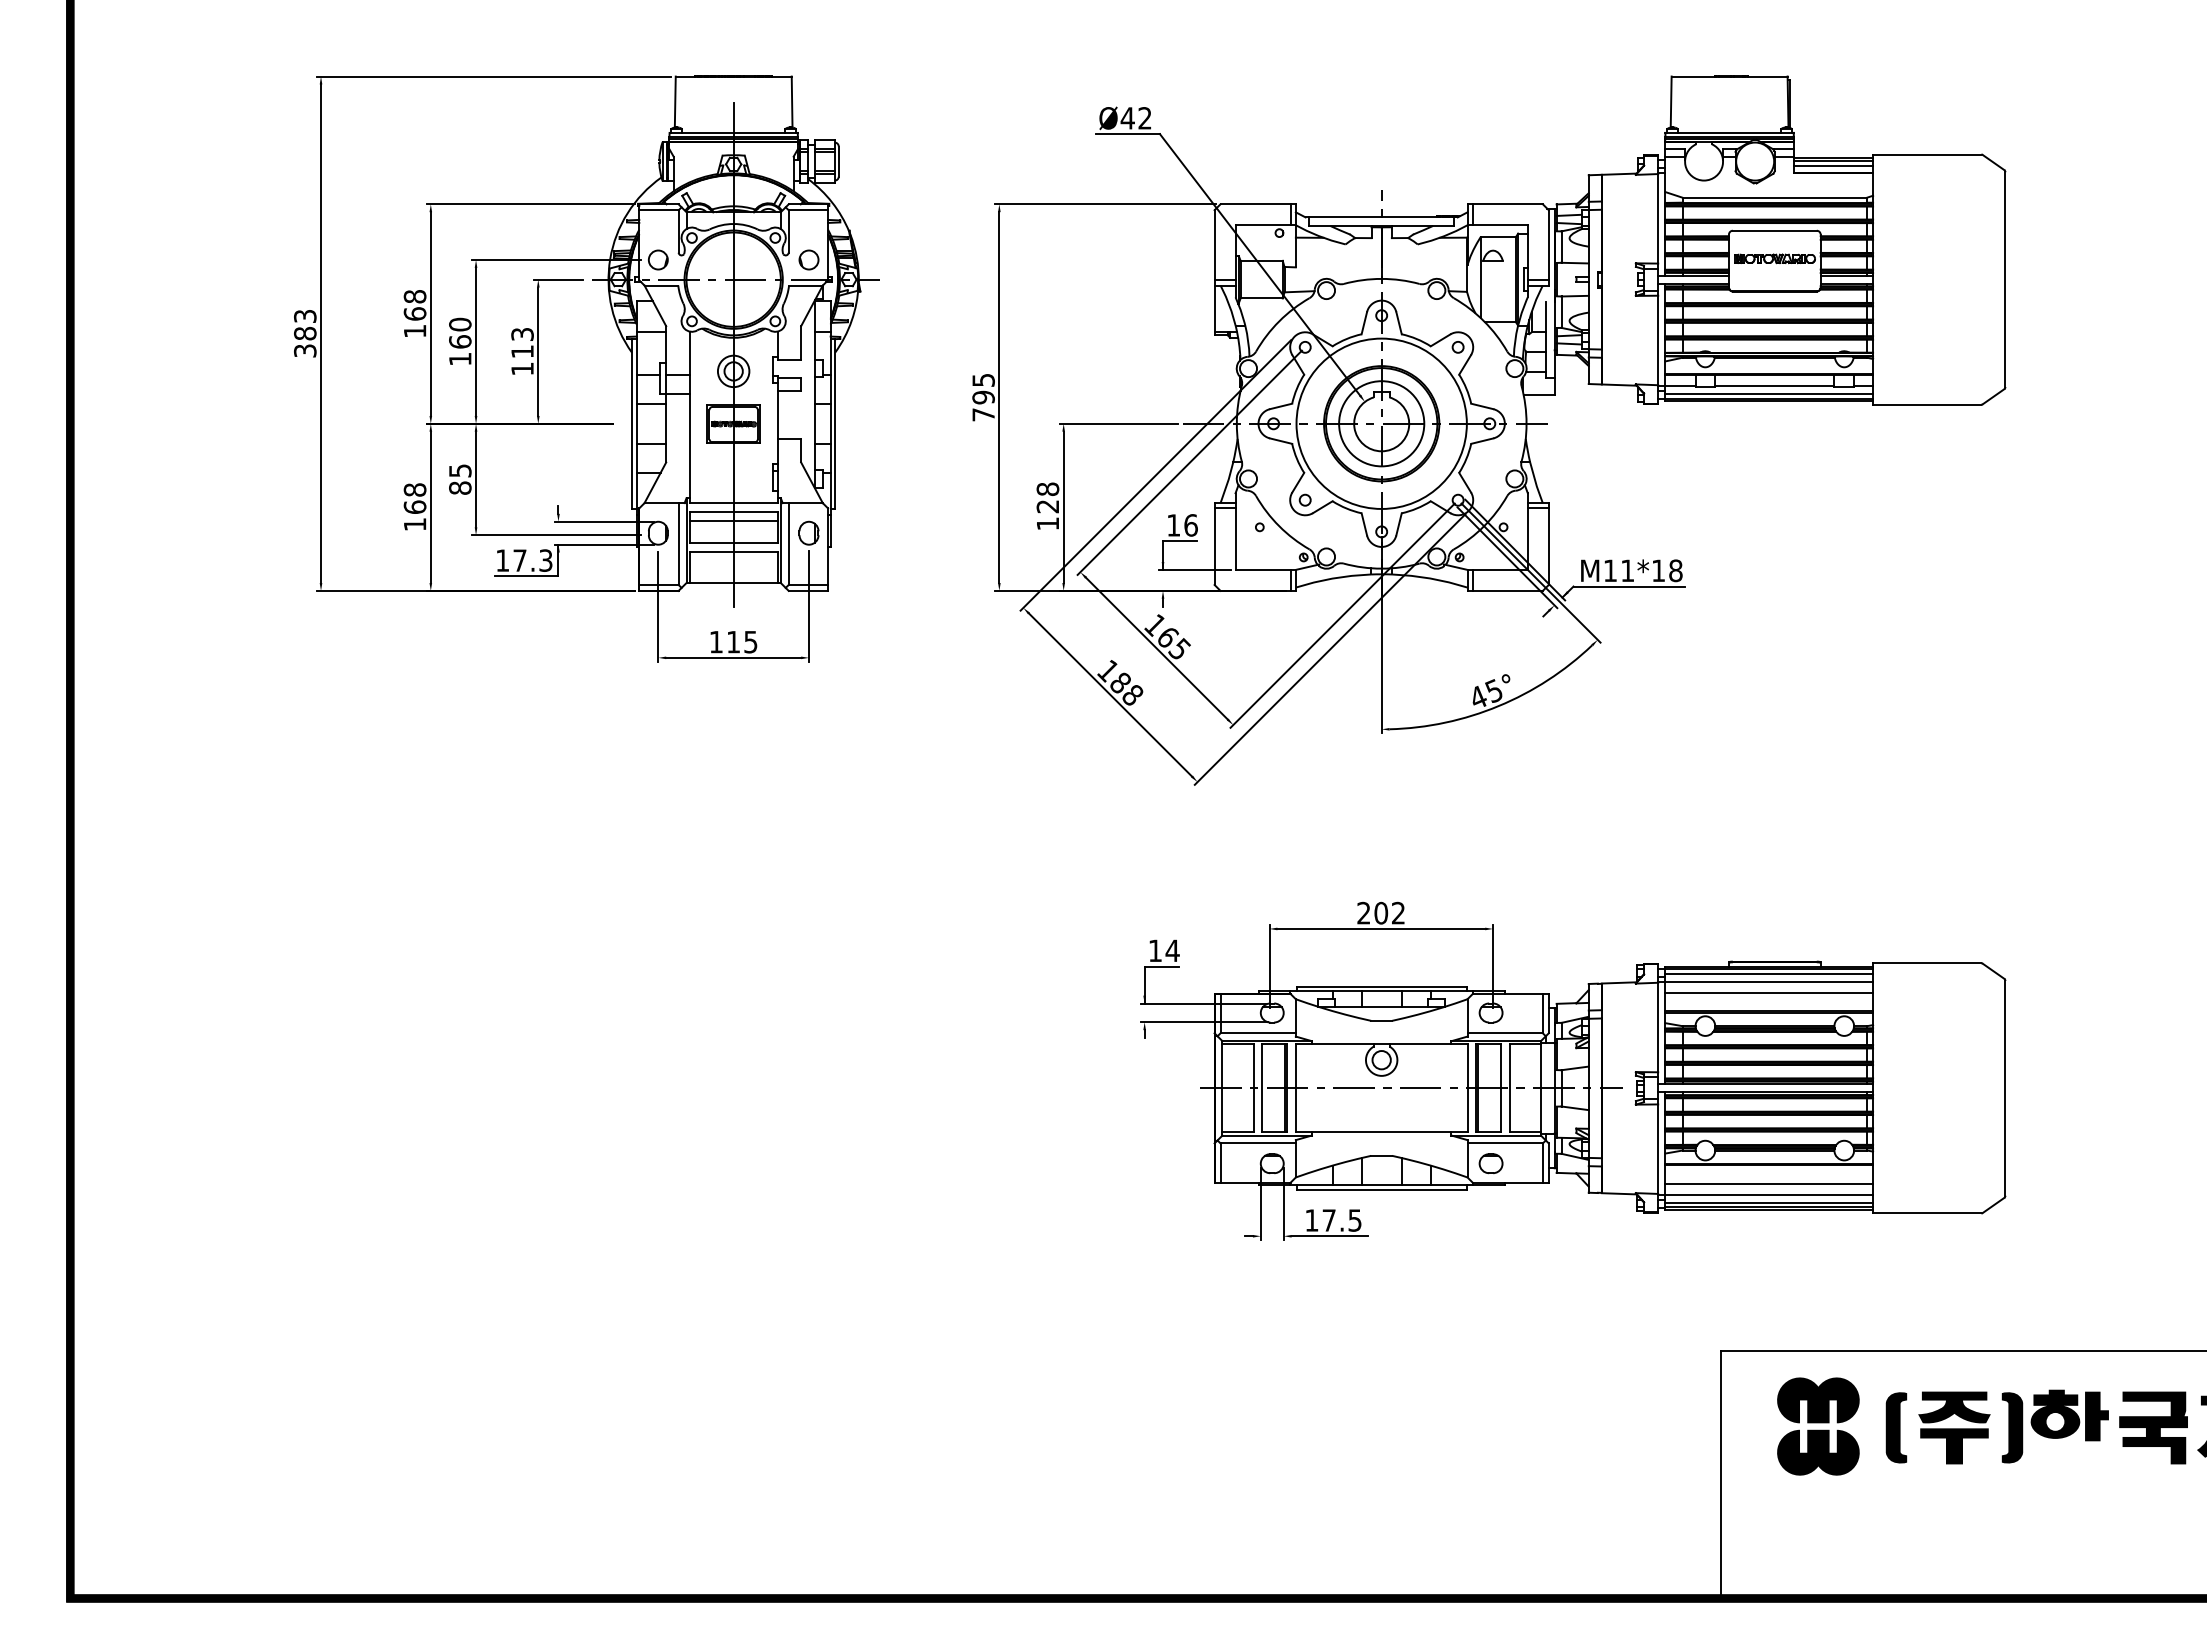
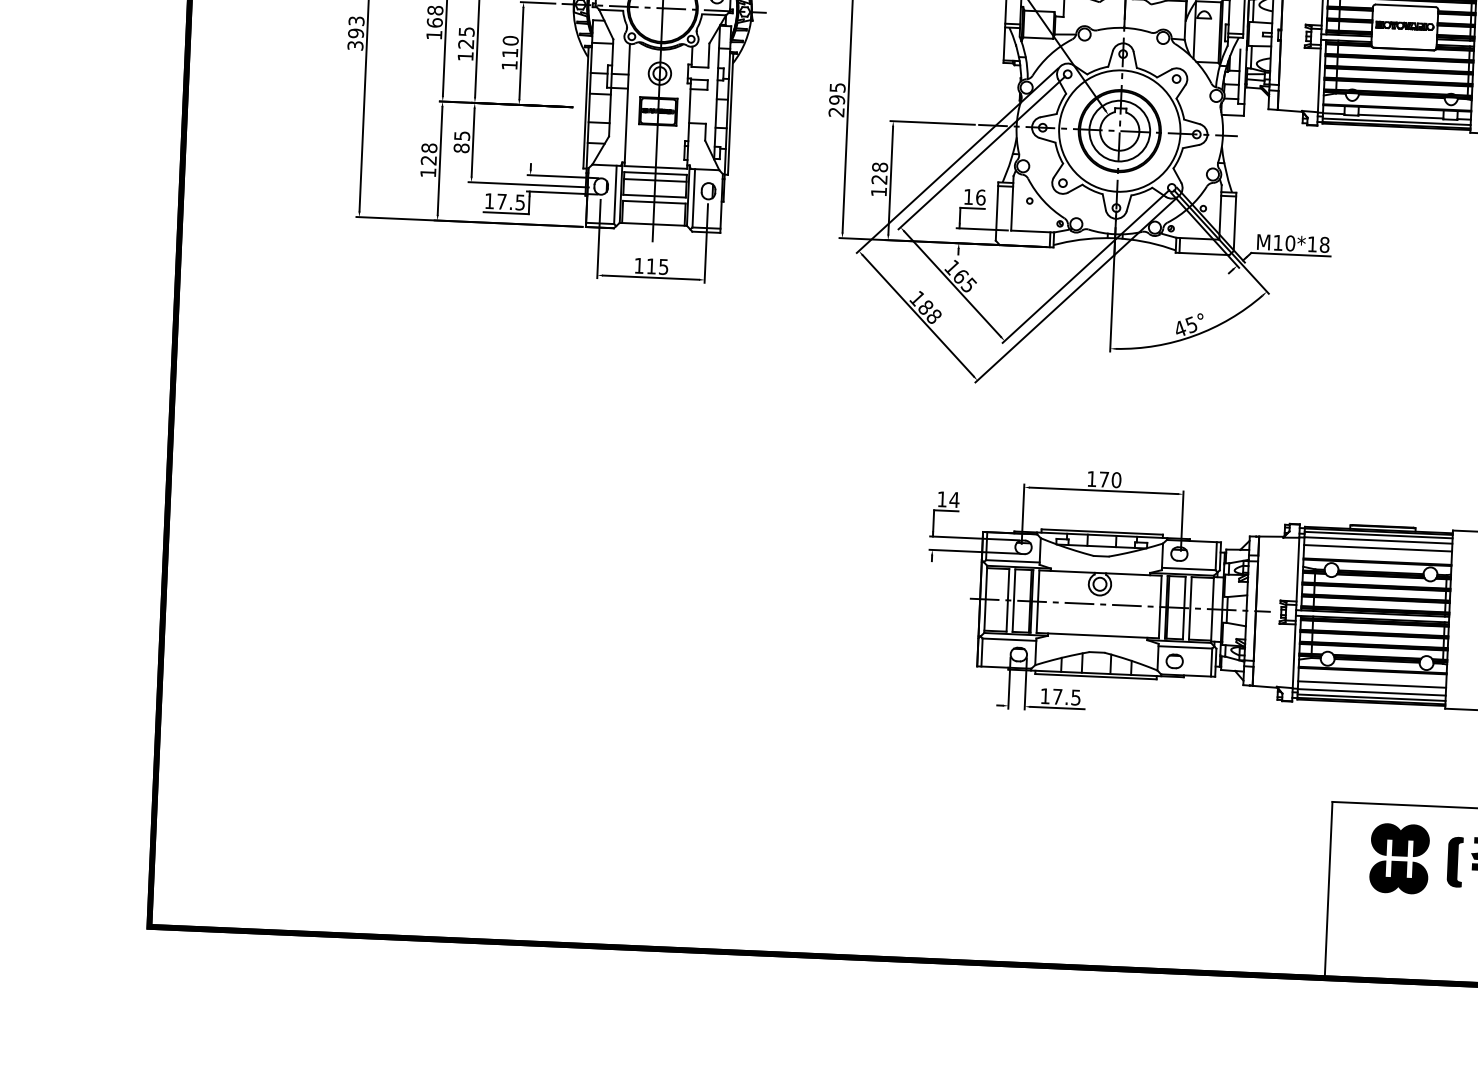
text: (460, 332) -> (466, 37), 160 -> 125
text: (305, 333) -> (356, 33), 383 -> 393
text: (522, 334) -> (510, 40), 113 -> 110
text: (983, 414) -> (836, 112), 795 -> 295
text: (414, 506) -> (428, 159), 168 -> 128
text: (546, 560) -> (520, 202), 17.3 -> 17.5
text: (1627, 570) -> (1290, 243), M11*18 -> M10*18
text: (1381, 912) -> (1104, 479), 202 -> 170

